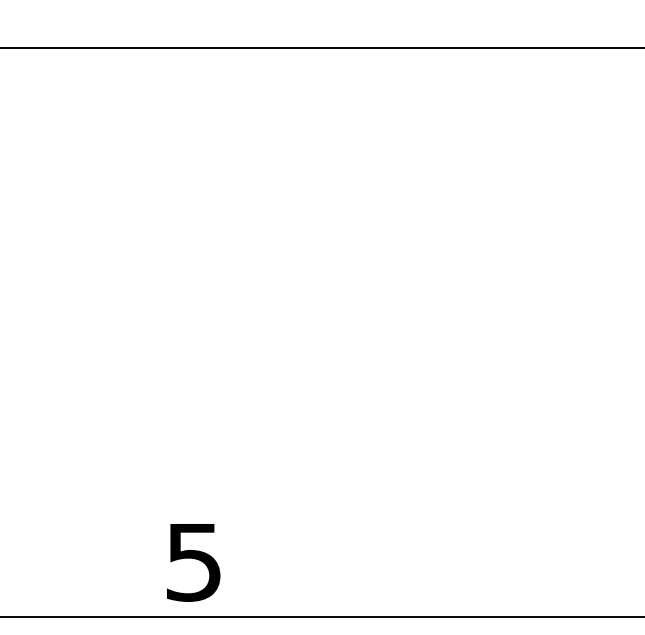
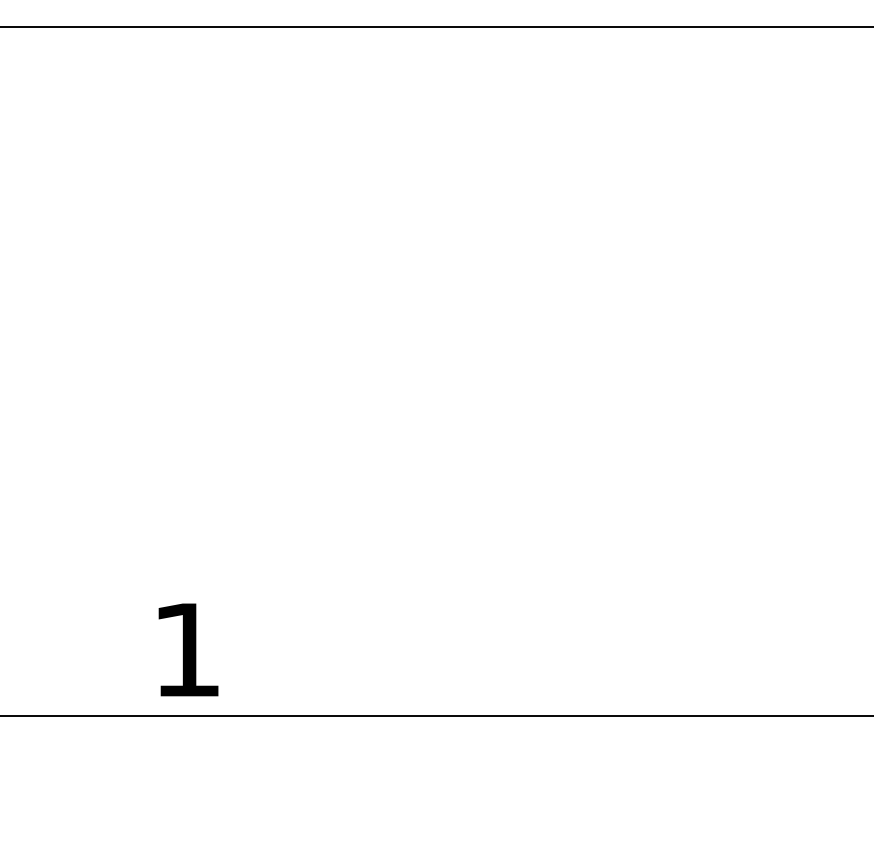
text: (193, 562) -> (186, 650), 5 -> 1

